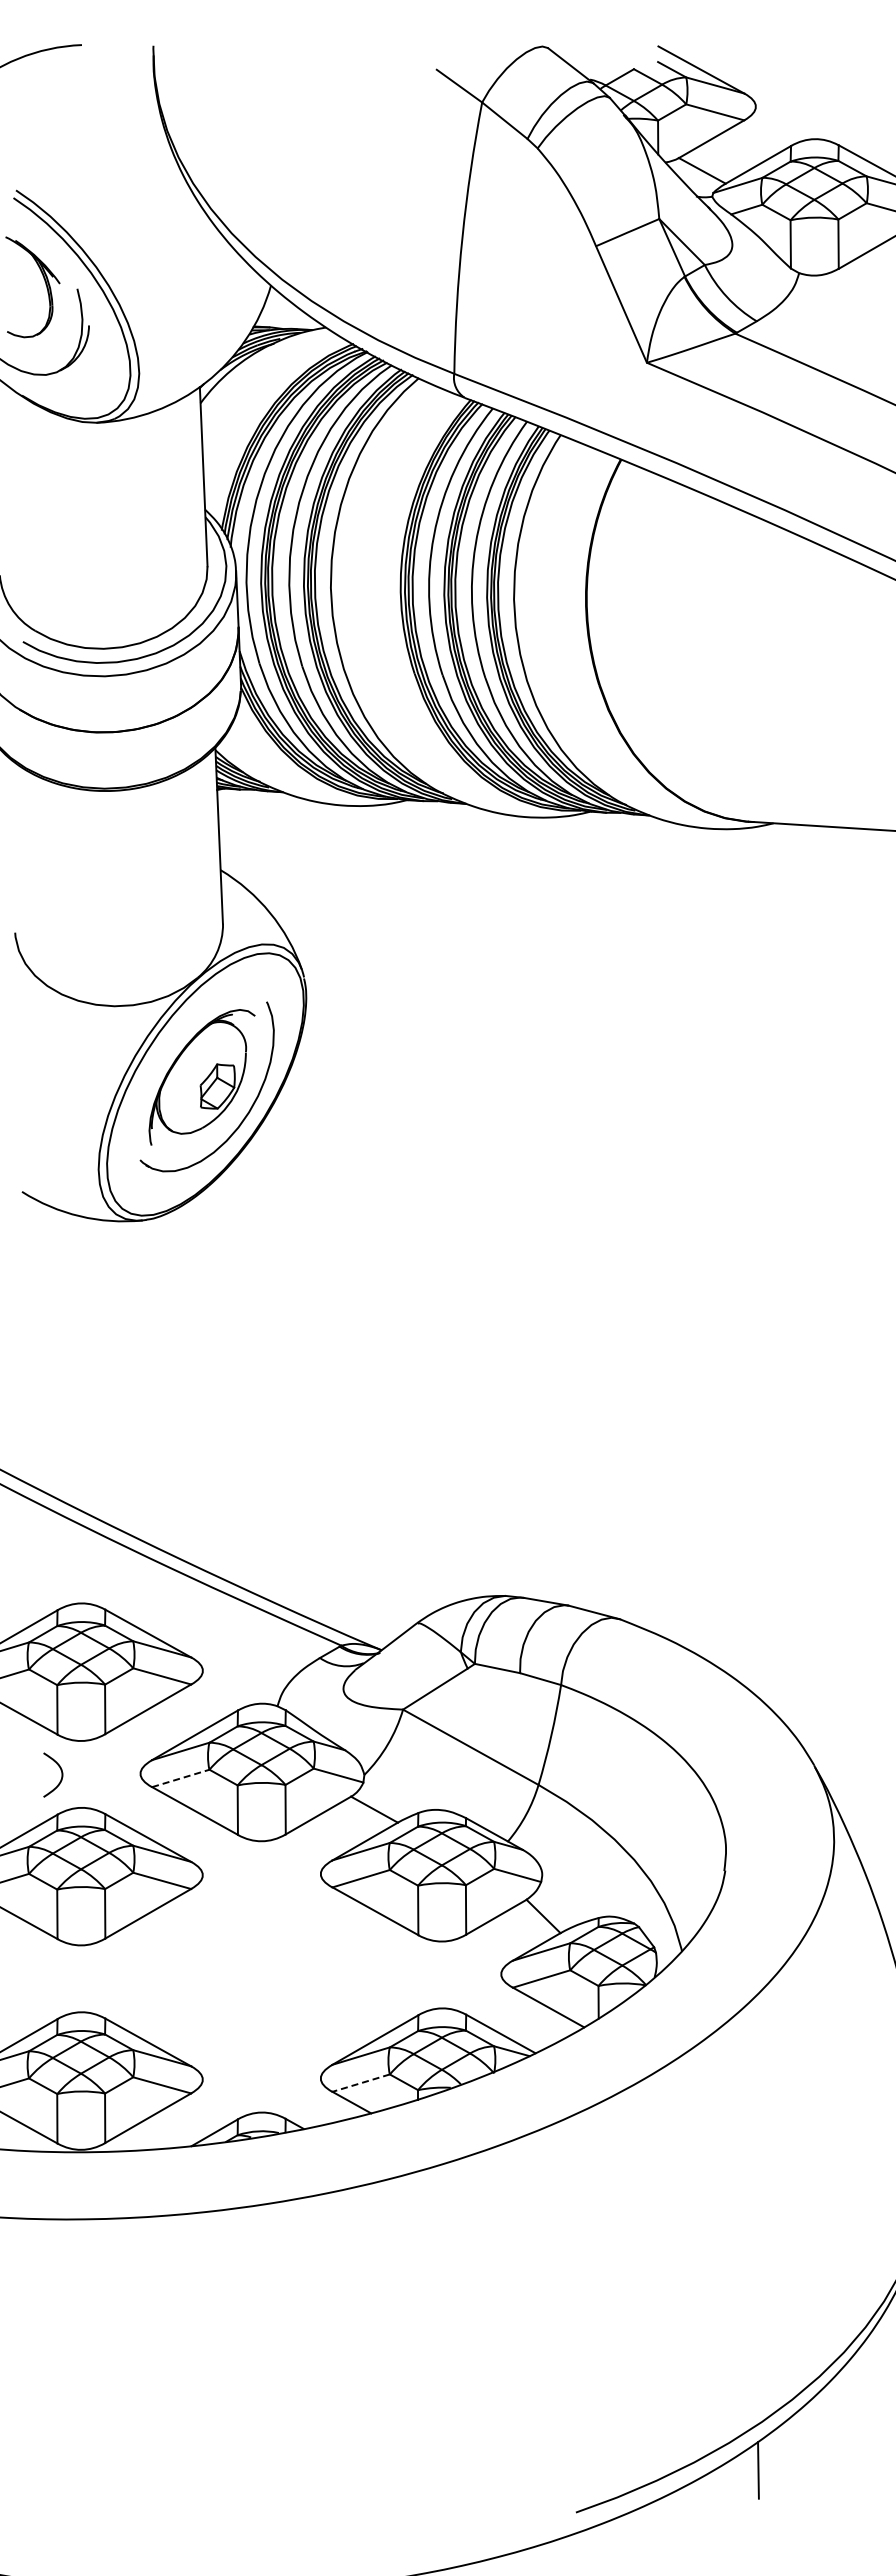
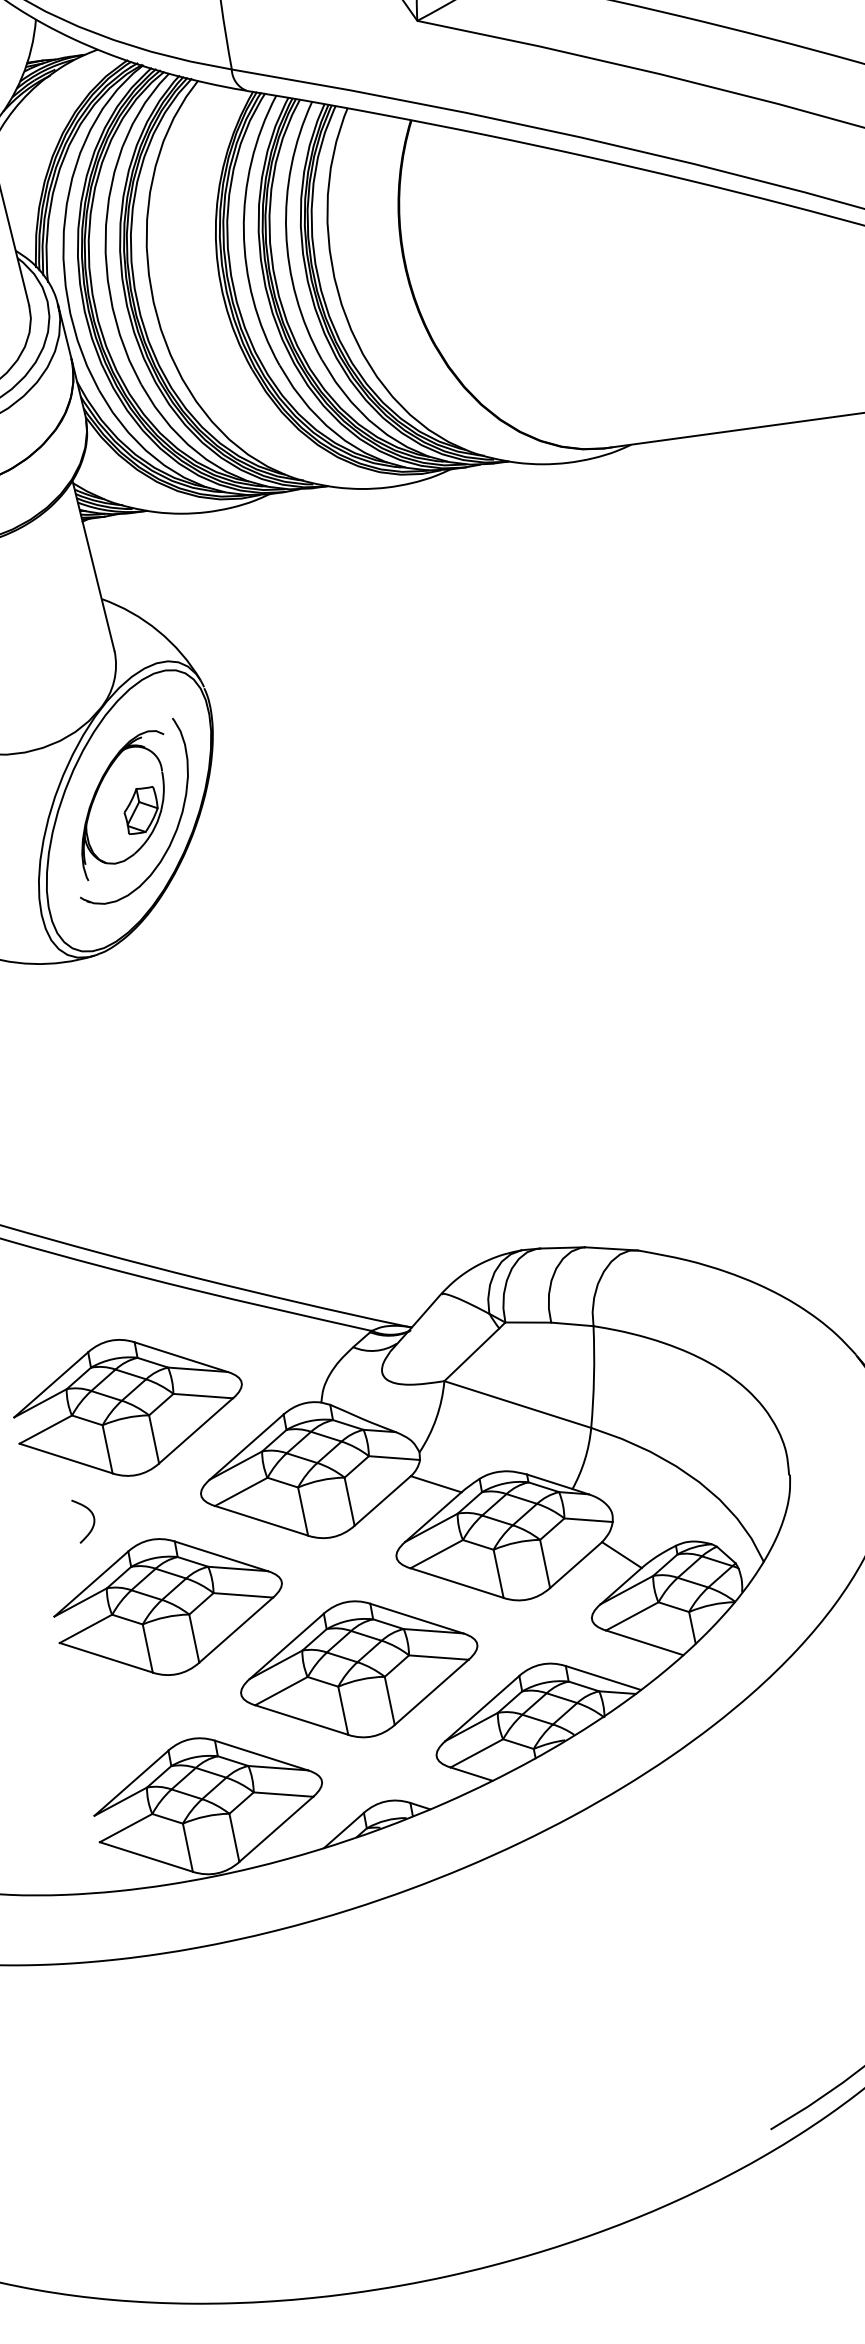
curve: (61, 1774) -> (93, 1517), moved
line: (180, 1778) -> (241, 1492), dashed -> solid
part: (261, 1976) -> (358, 1669), added
line: (361, 2083) -> (477, 1753), dashed -> solid

